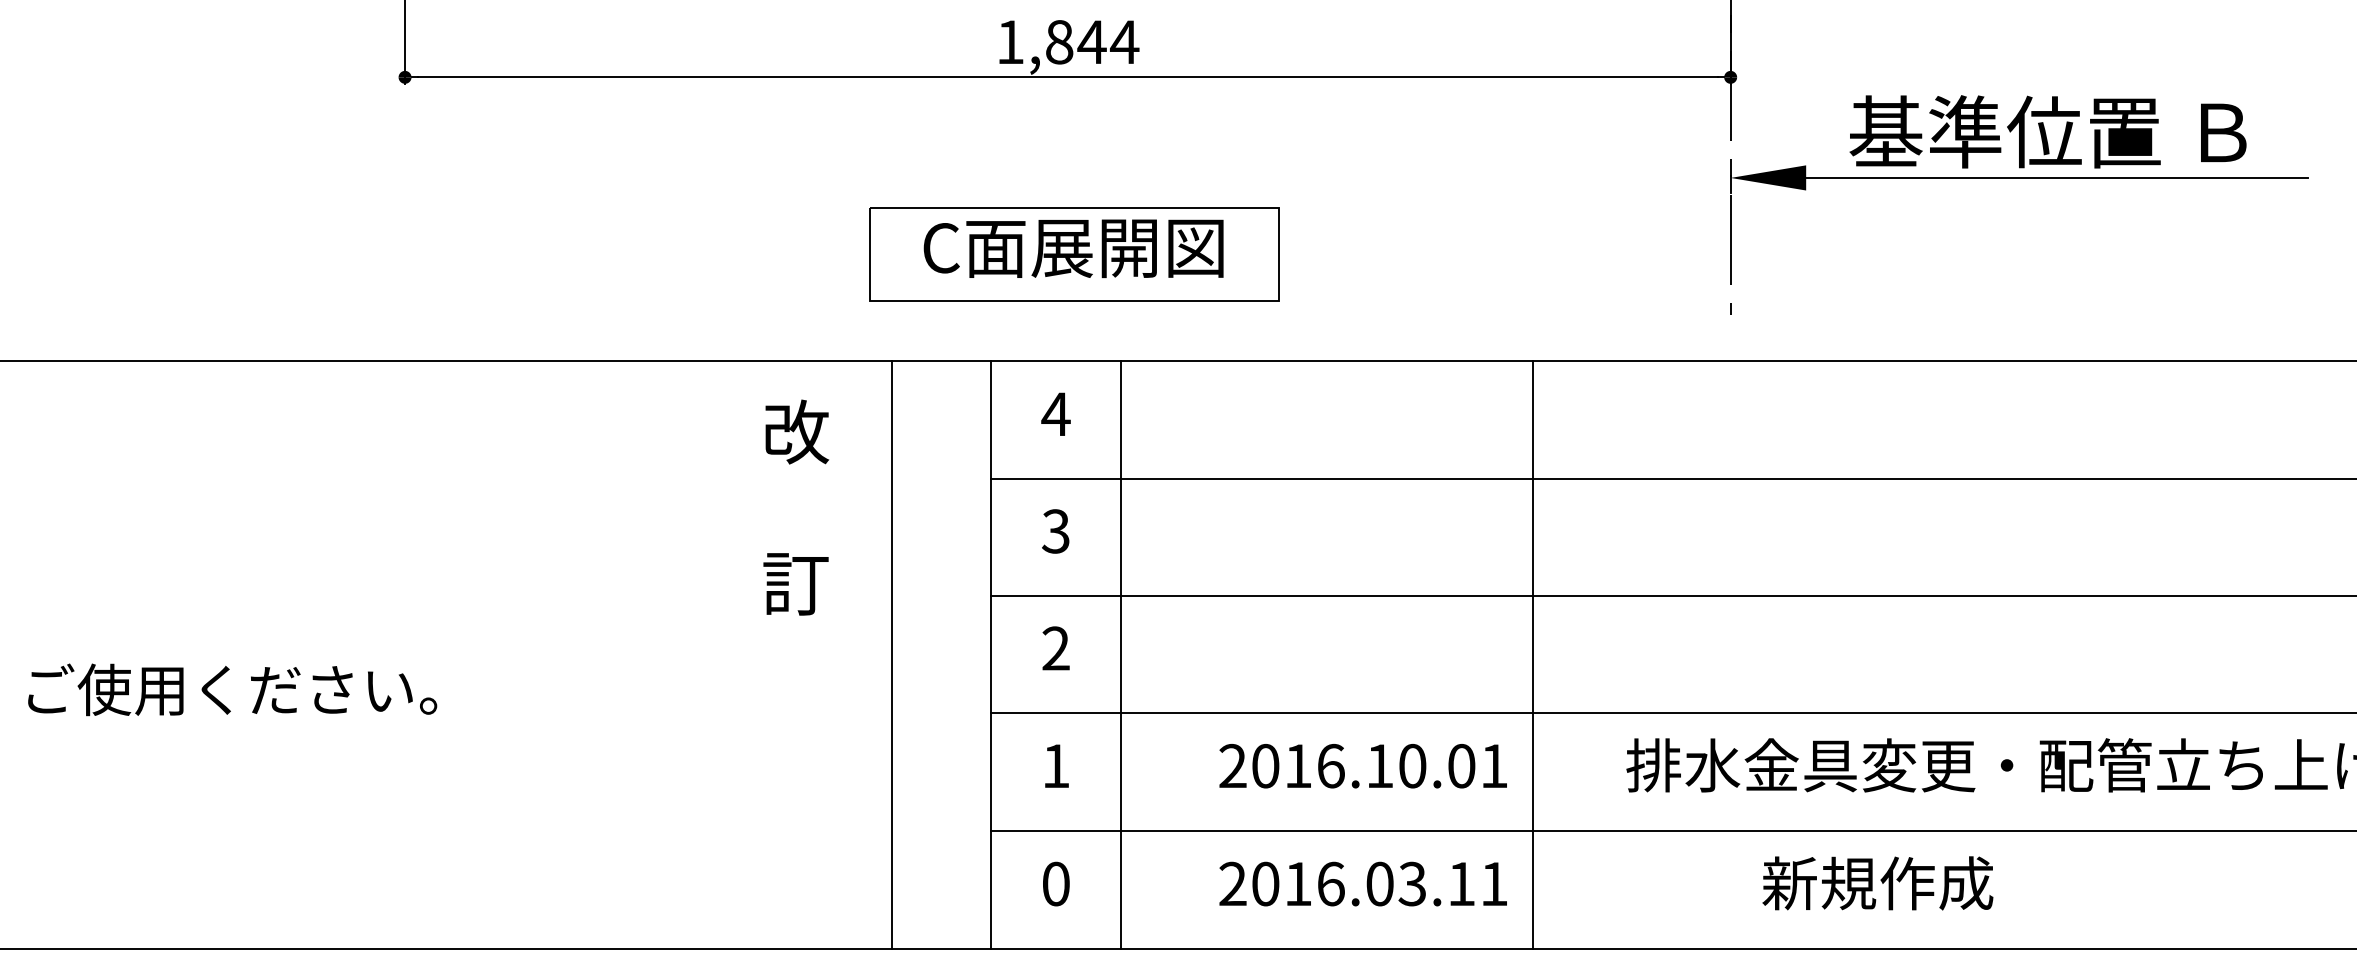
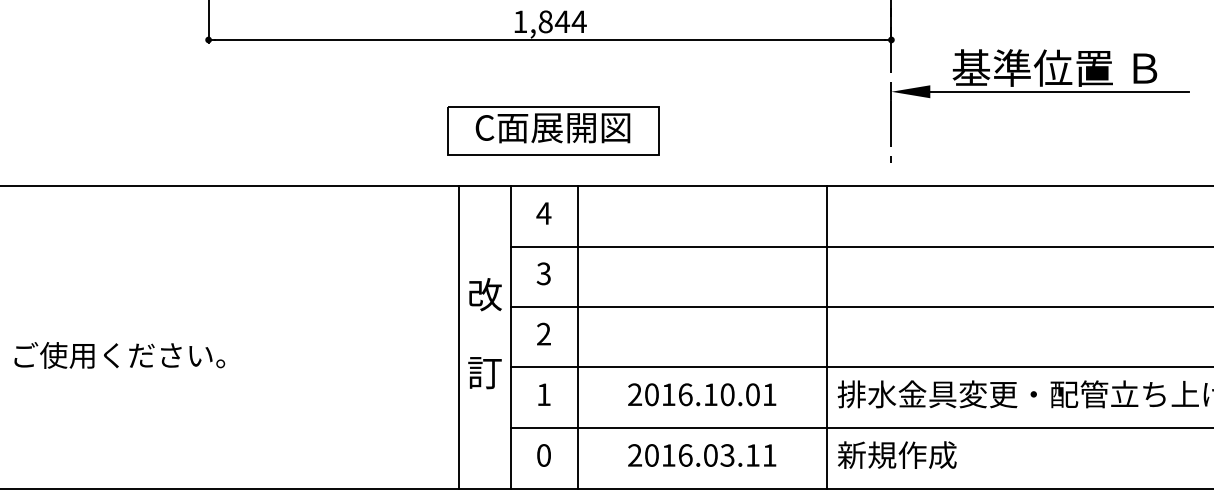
text: (795, 507) -> (484, 333), moved
line: (1532, 654) -> (827, 337), moved
text: (1878, 882) -> (897, 454), moved

